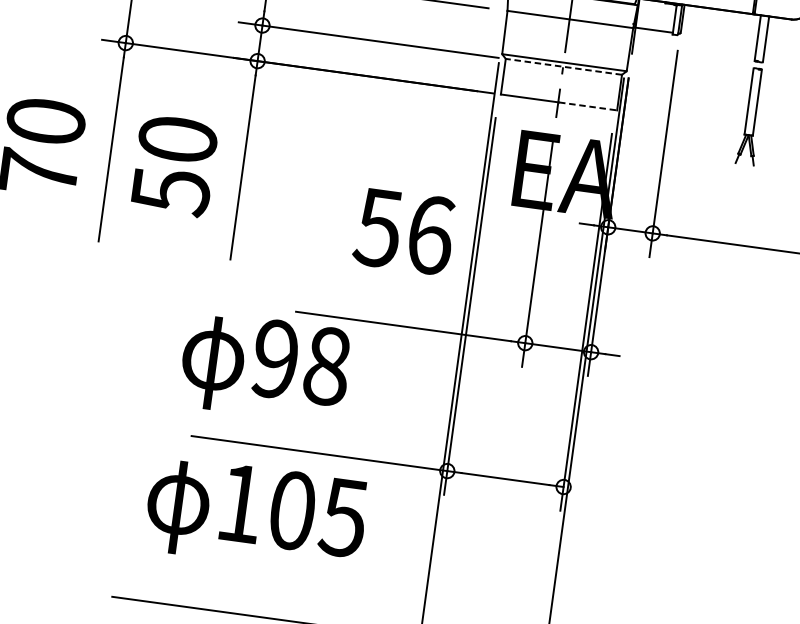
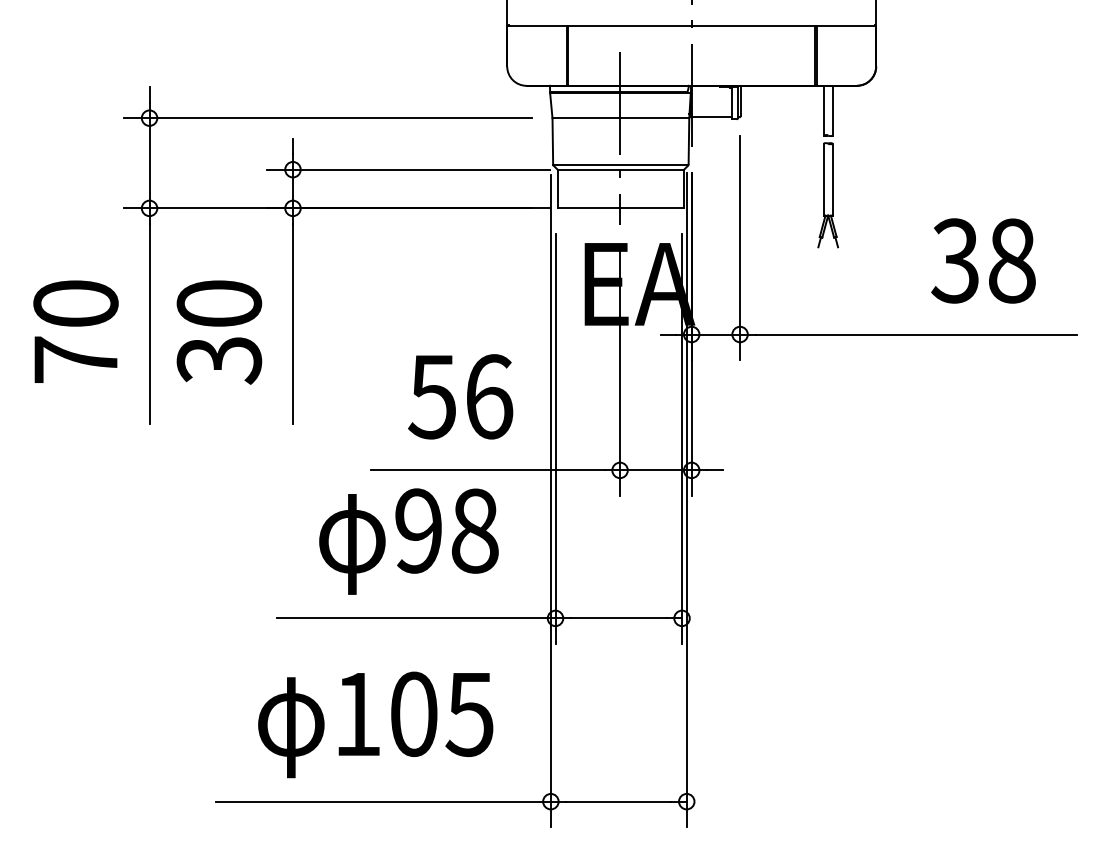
line: (563, 66) -> (620, 169), dashed -> solid
line: (588, 106) -> (652, 208), dashed -> solid
text: (169, 192) -> (218, 361), 50 -> 30
text: (404, 231) -> (460, 396), moved
text: (264, 367) -> (408, 541), moved
text: (255, 515) -> (375, 724), moved

